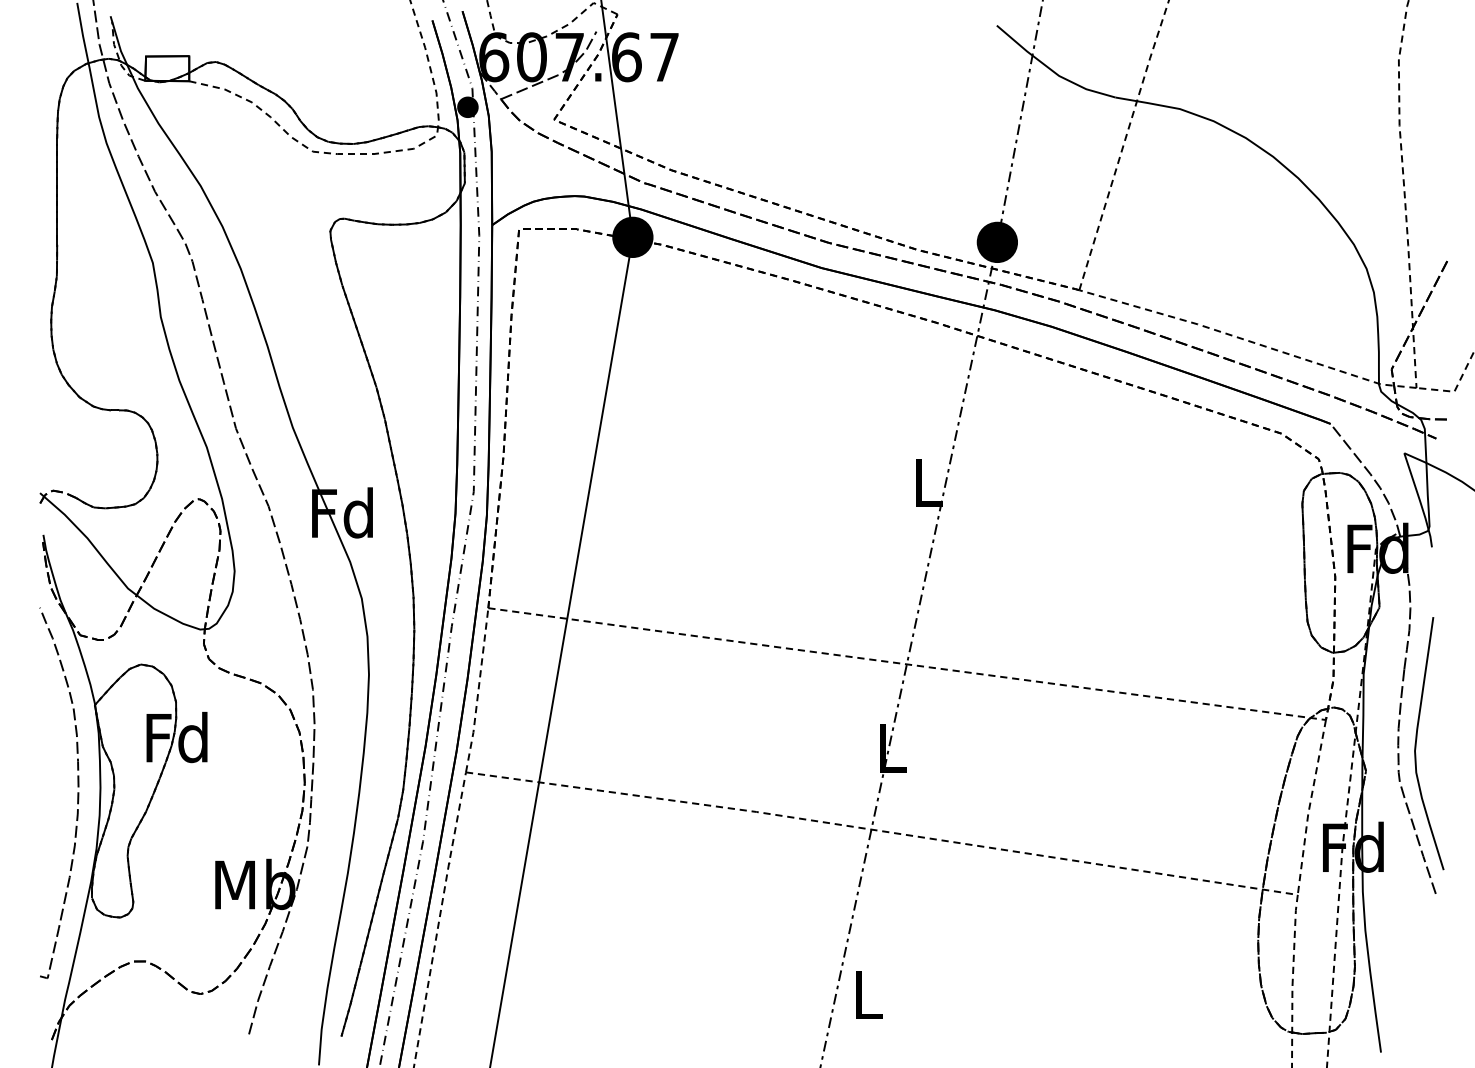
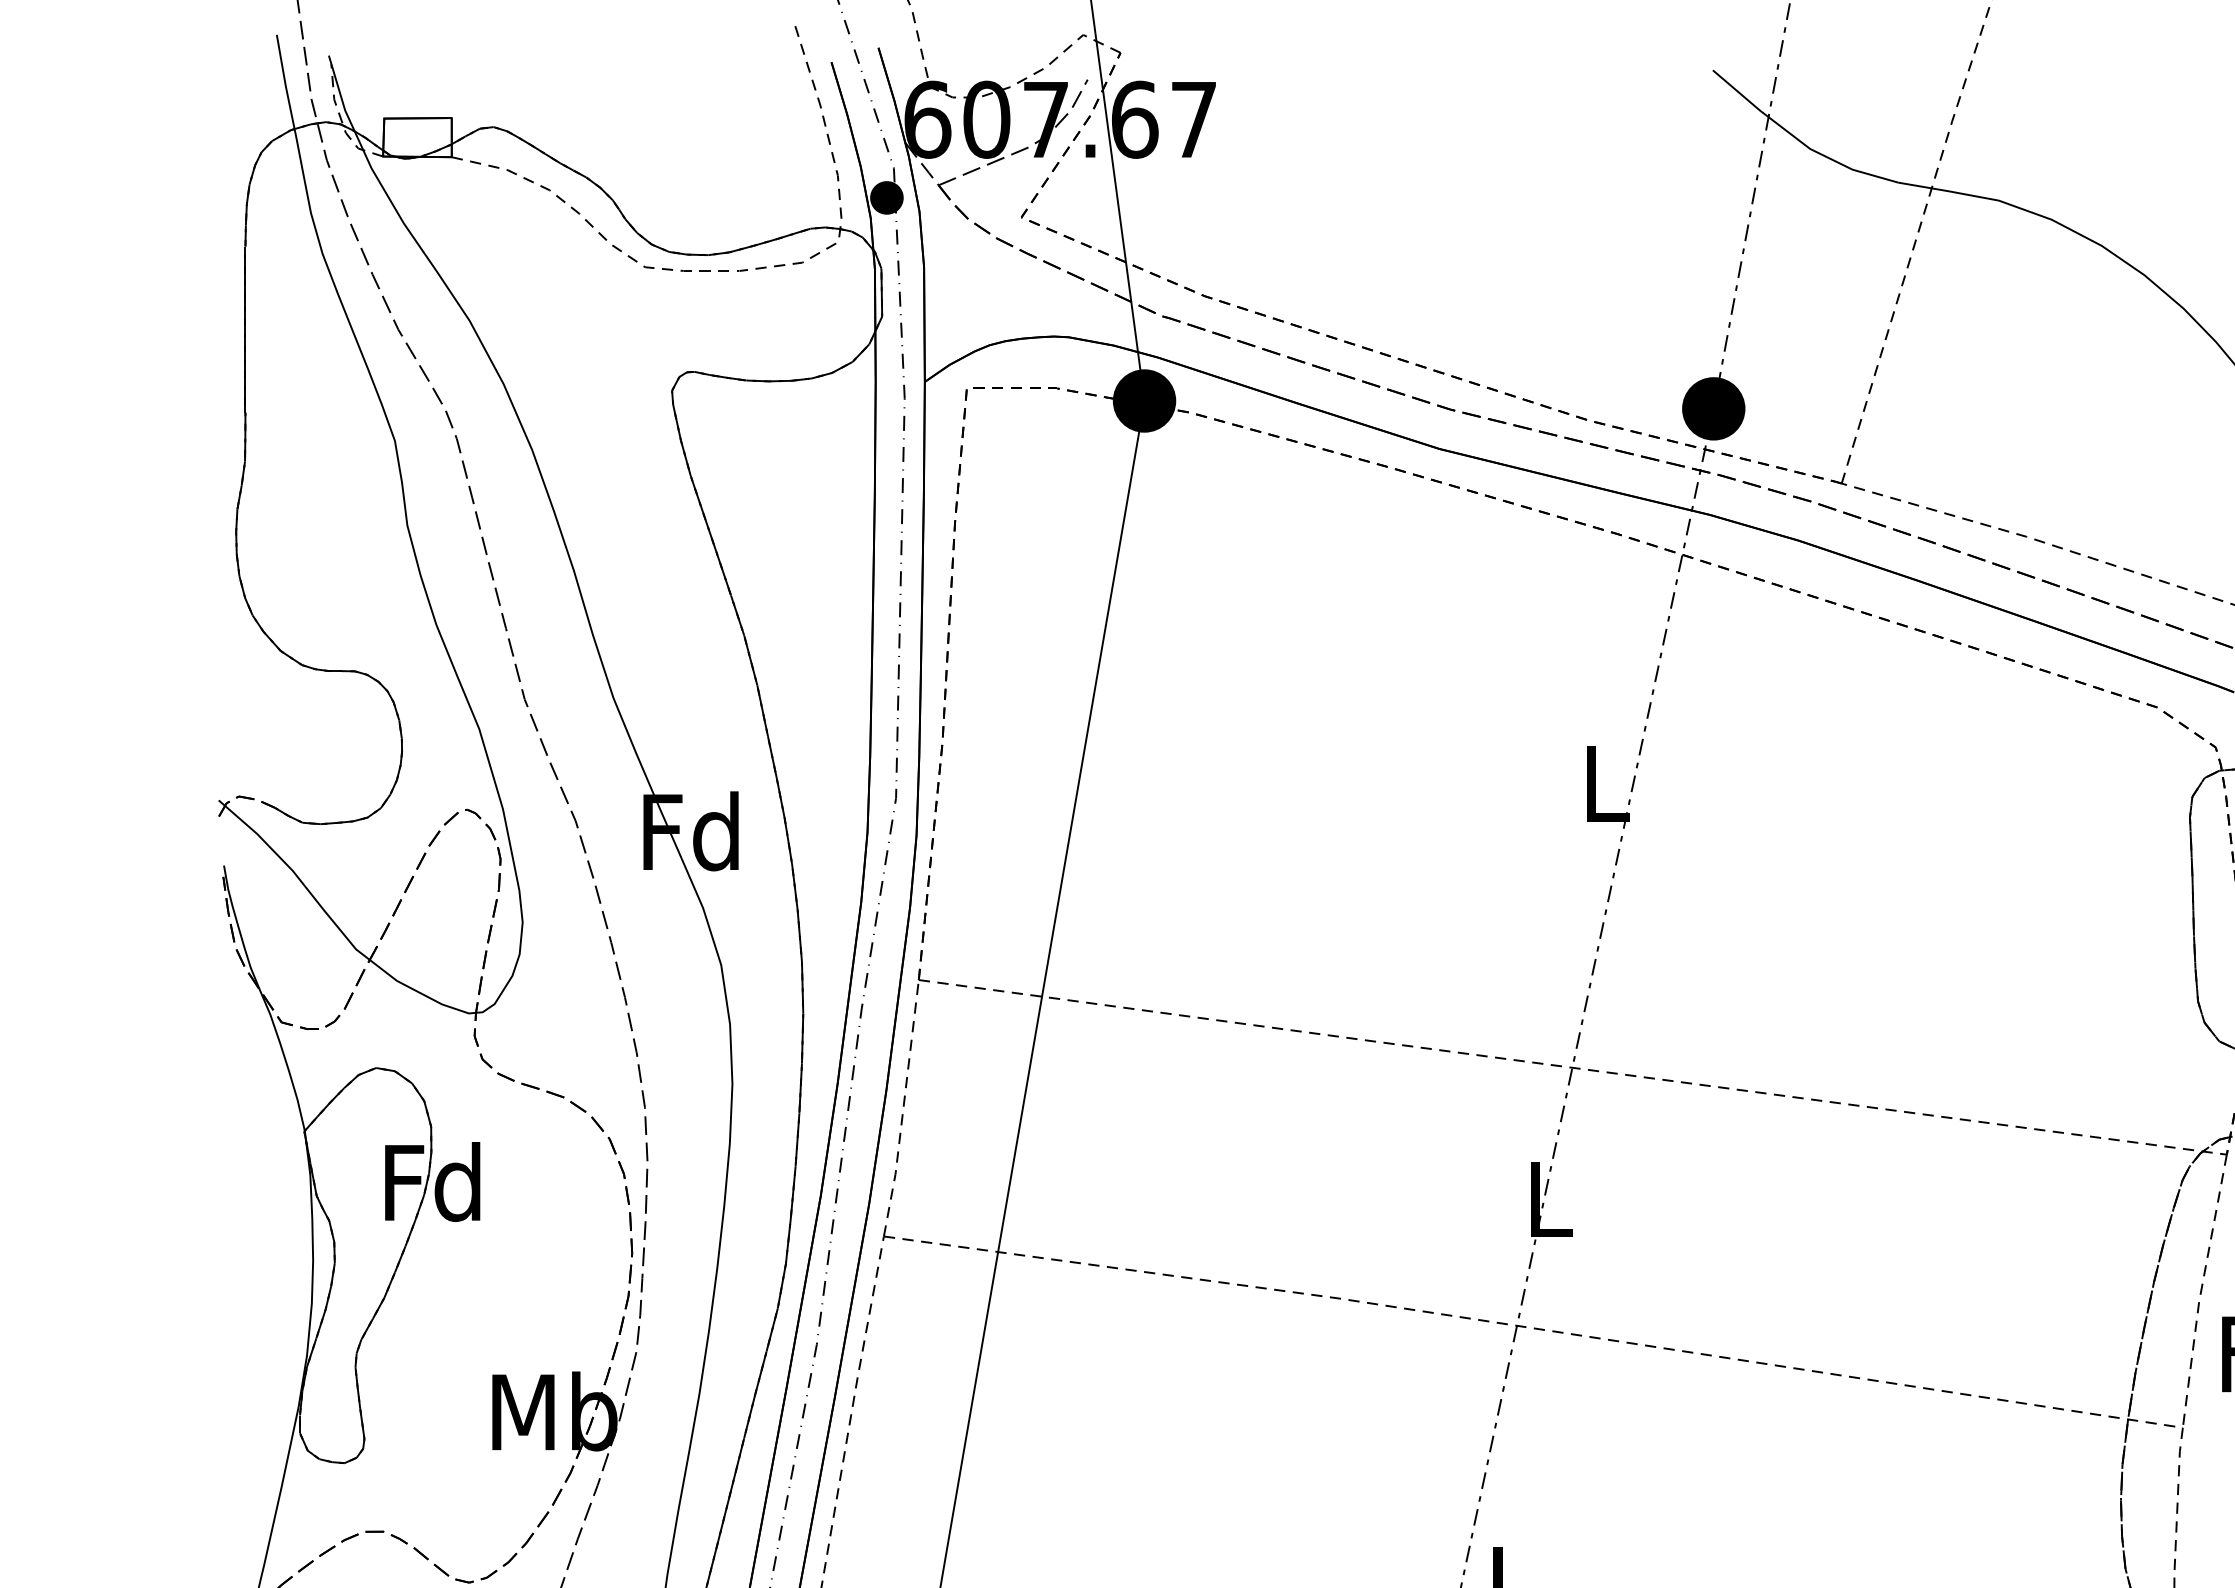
curve: (77, 792) -> (277, 1267), removed

